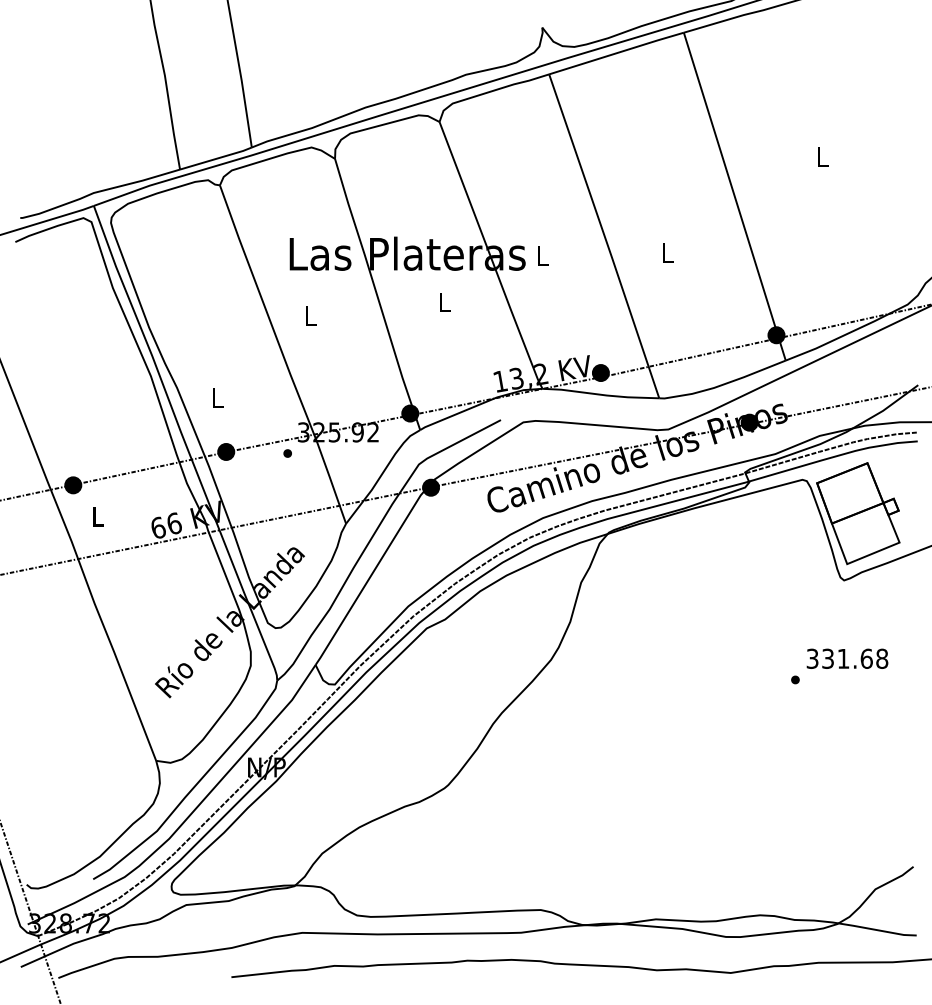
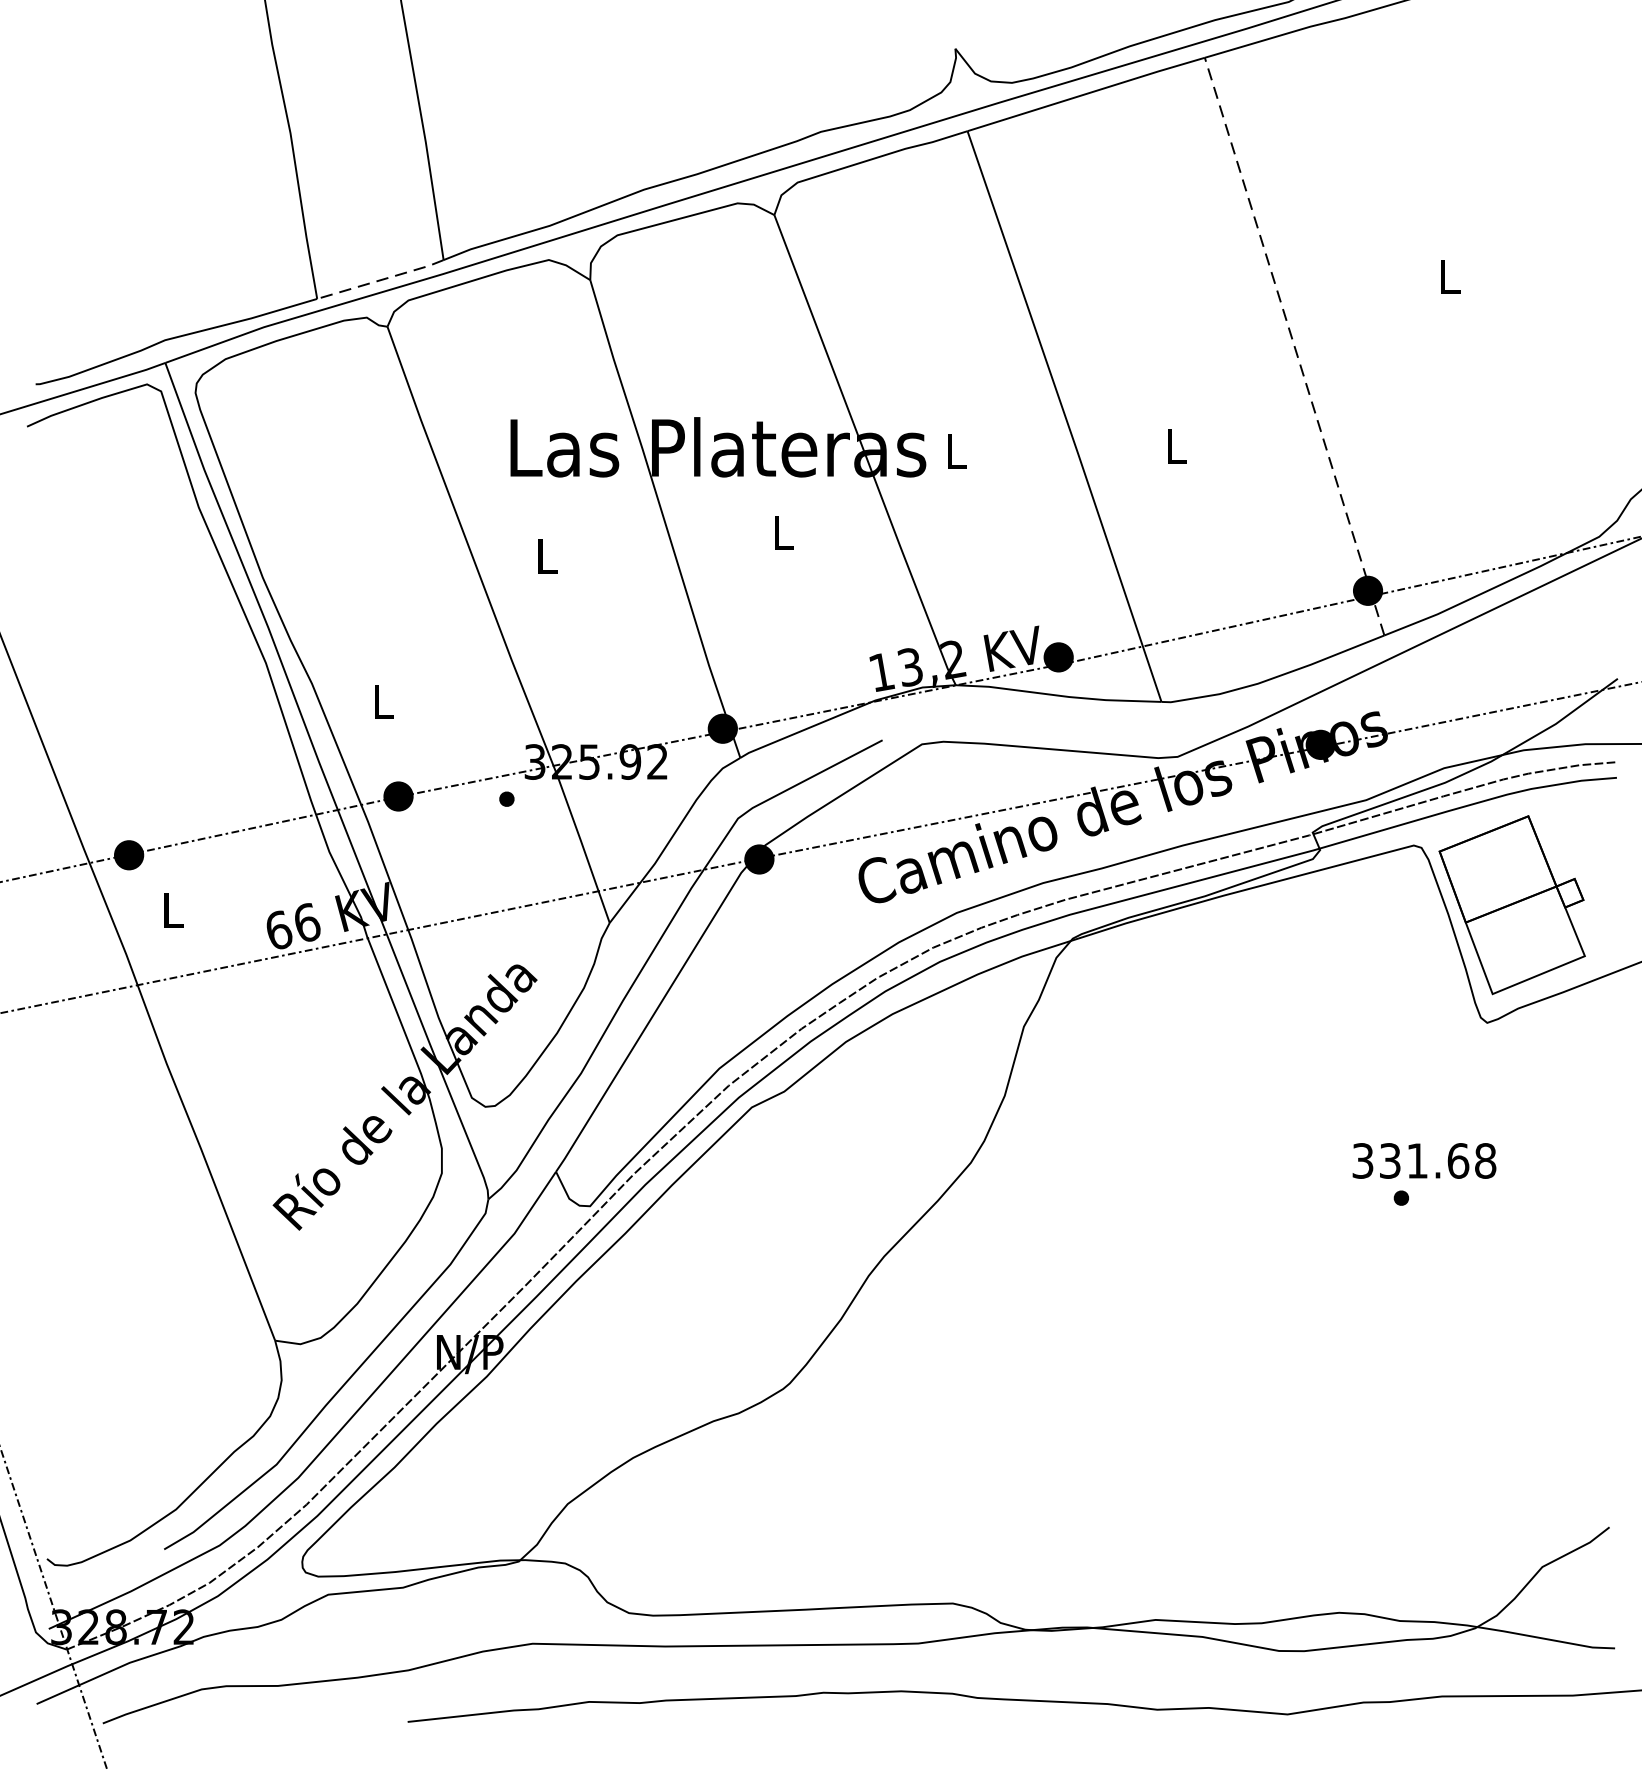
line: (216, 158) -> (381, 279), solid -> dashed
line: (734, 196) -> (1294, 346), solid -> dashed
text: (847, 658) -> (1424, 1160), moved

